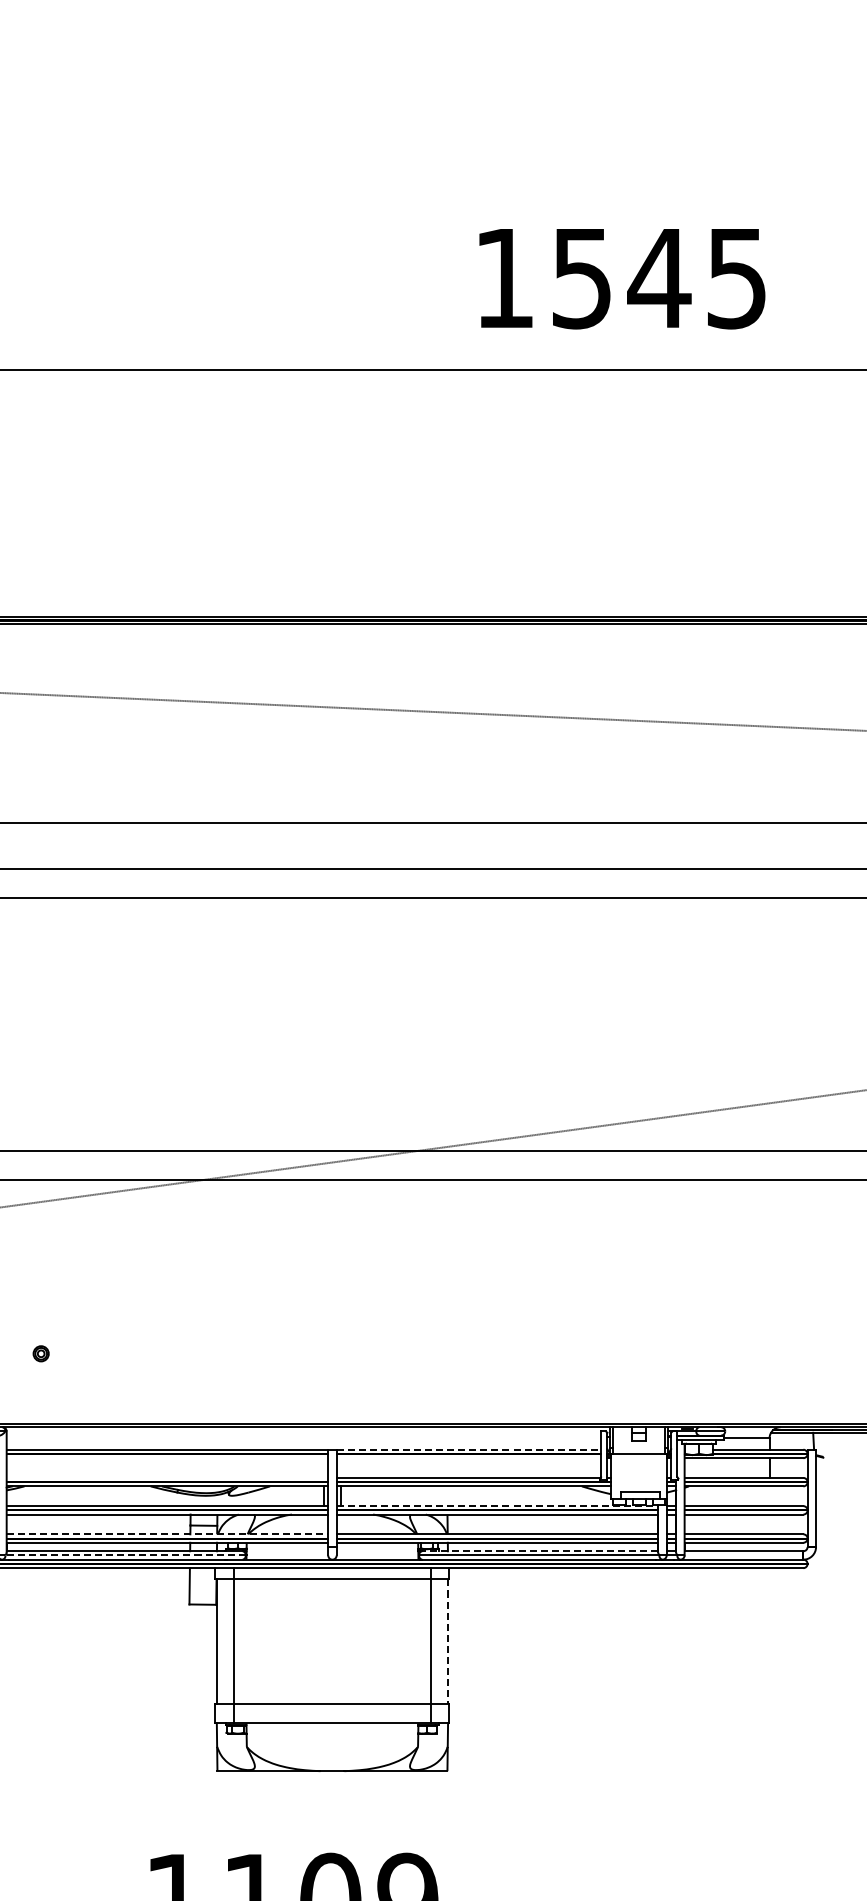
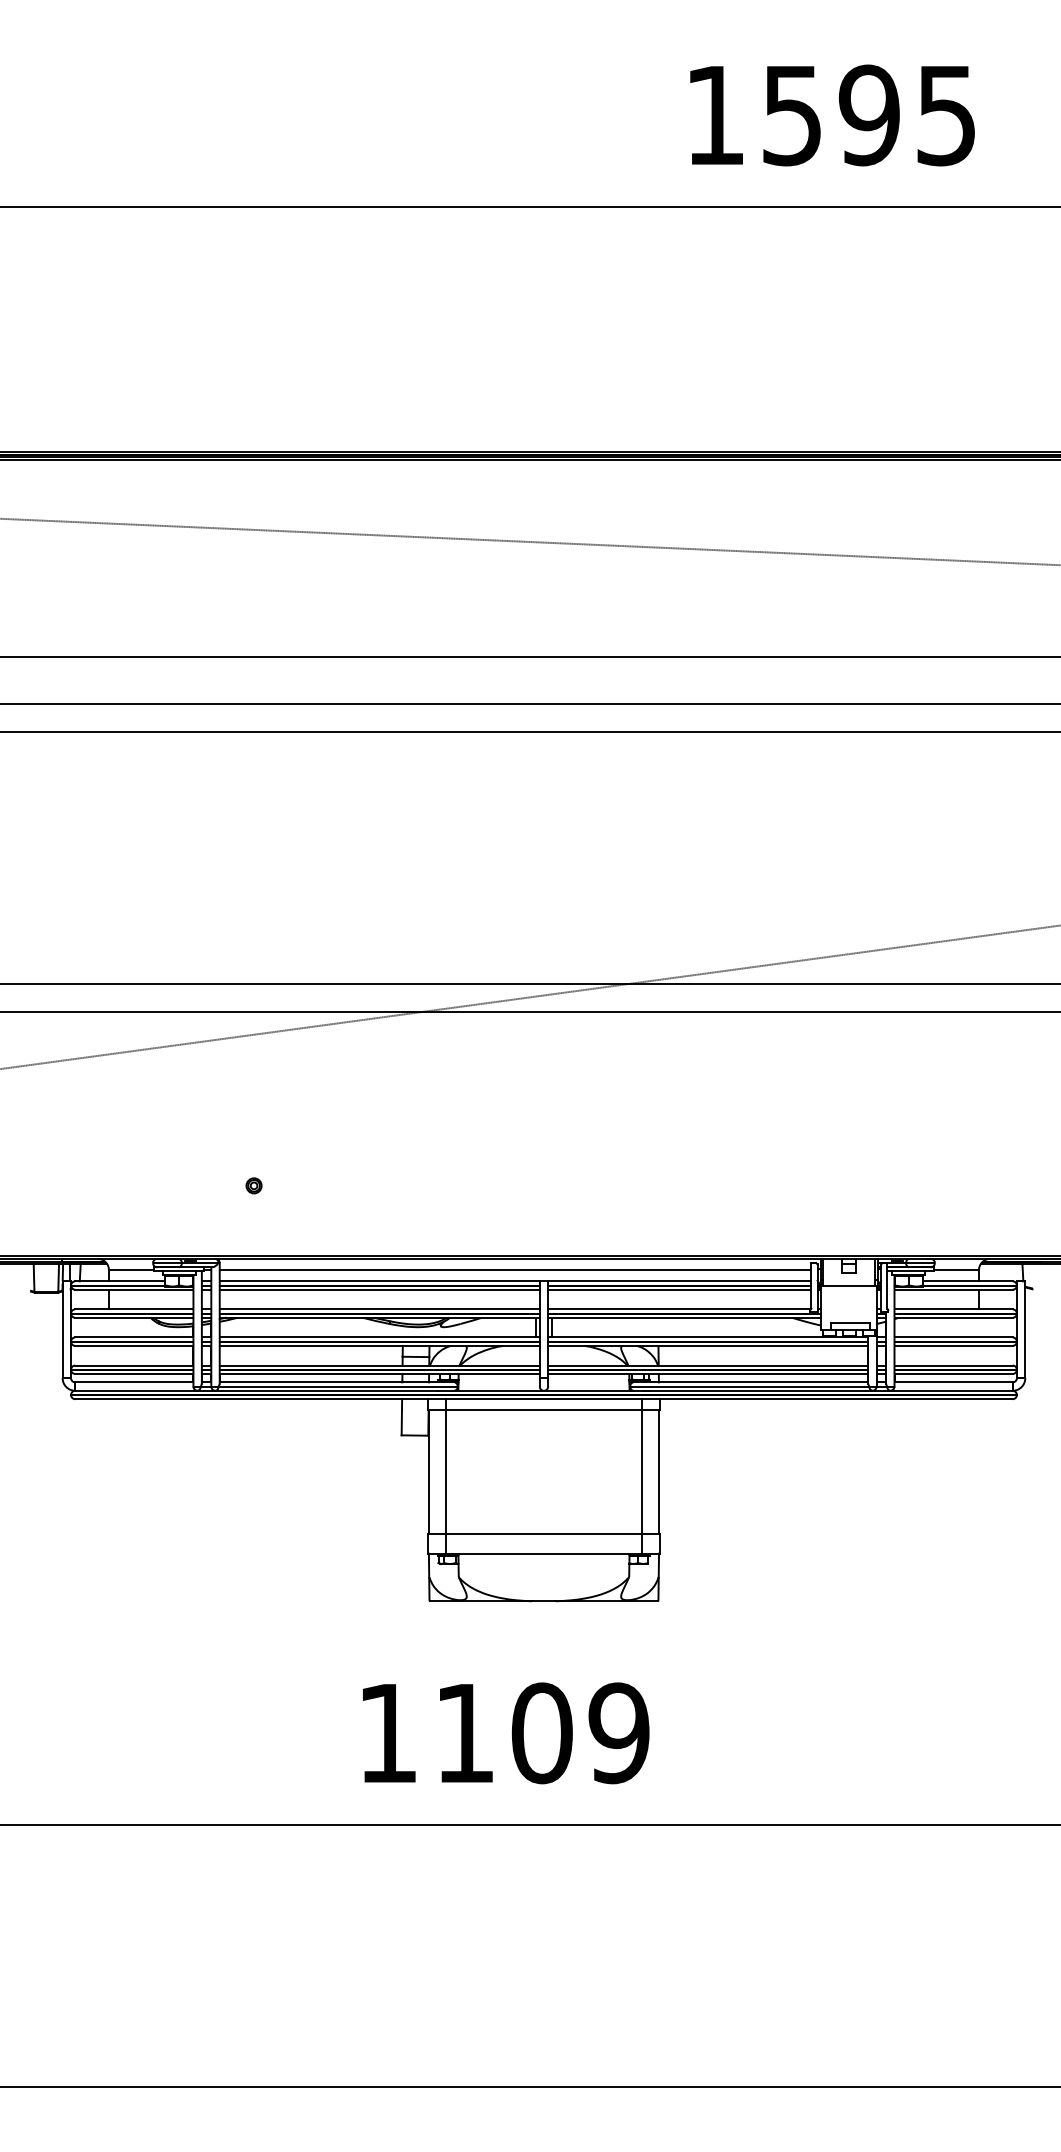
text: (659, 278) -> (869, 115), 1545 -> 1595
line: (303, 1438) -> (515, 1270), added
line: (468, 1449) -> (679, 1281), dashed -> solid
line: (167, 1457) -> (379, 1289), added
line: (468, 1457) -> (679, 1289), added
line: (167, 1478) -> (379, 1309), added
line: (497, 1506) -> (708, 1337), dashed -> solid
line: (168, 1534) -> (380, 1365), dashed -> solid
line: (539, 1551) -> (750, 1382), dashed -> solid
line: (126, 1555) -> (338, 1386), dashed -> solid
line: (448, 1641) -> (659, 1472), dashed -> solid

